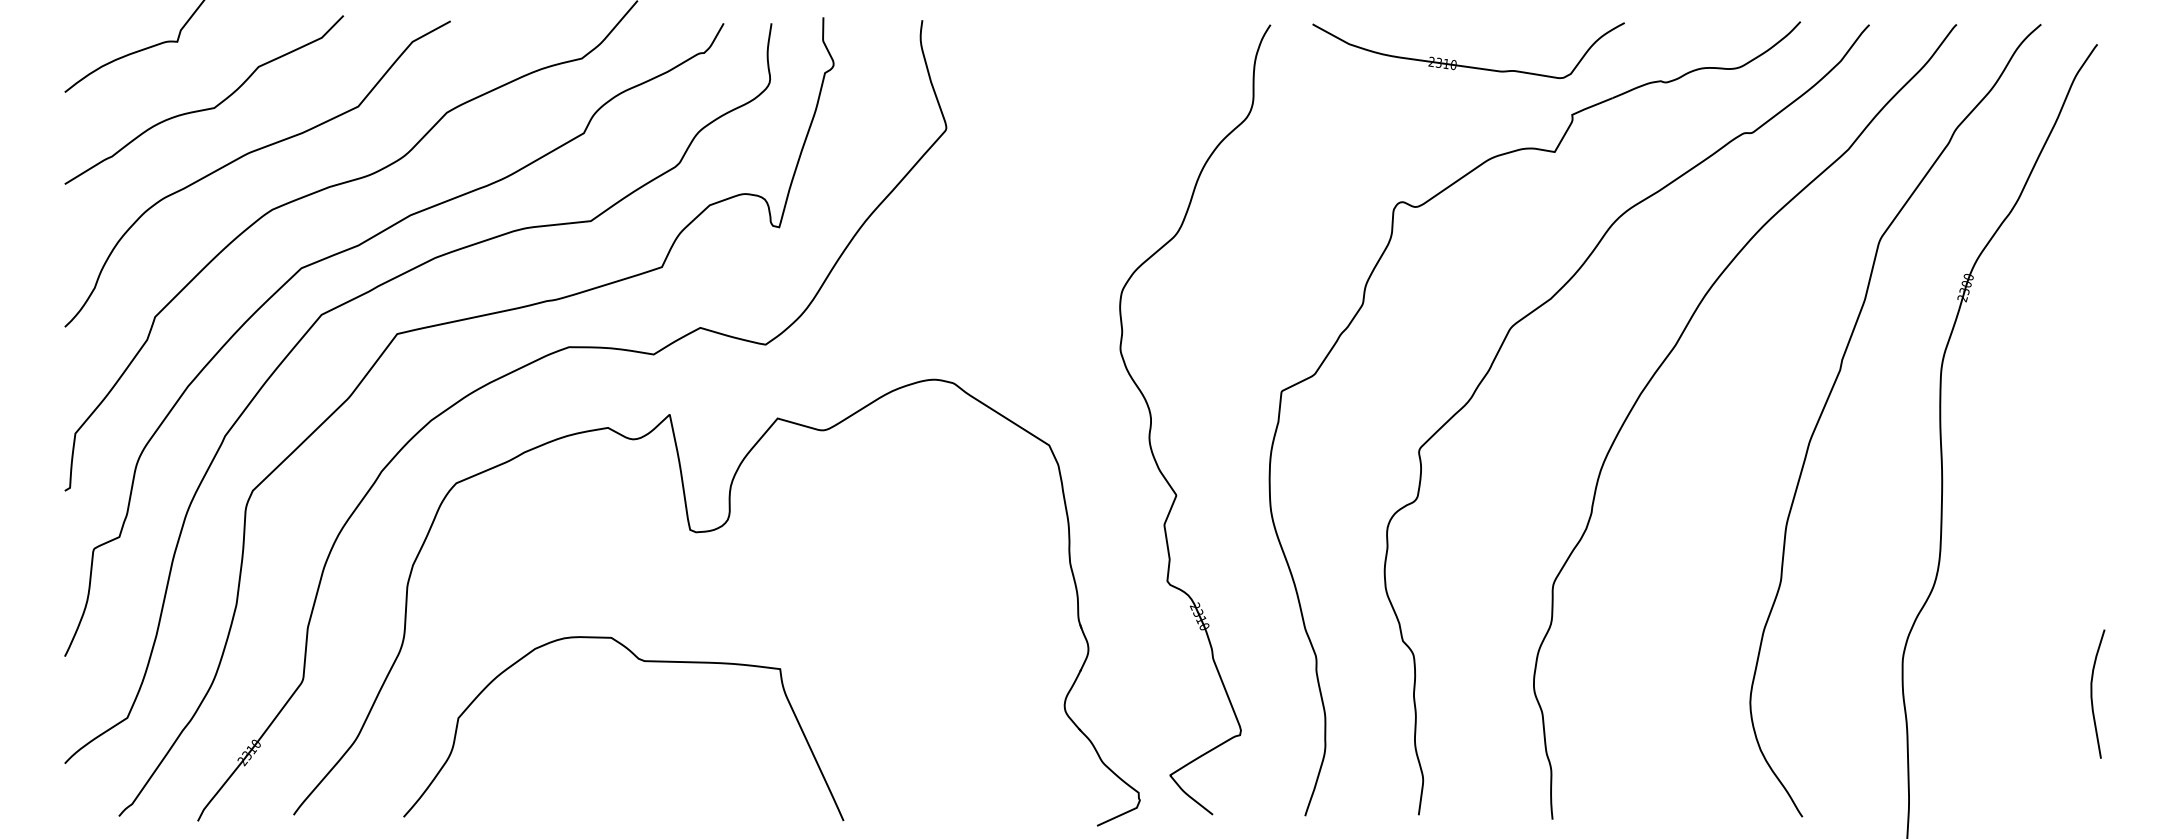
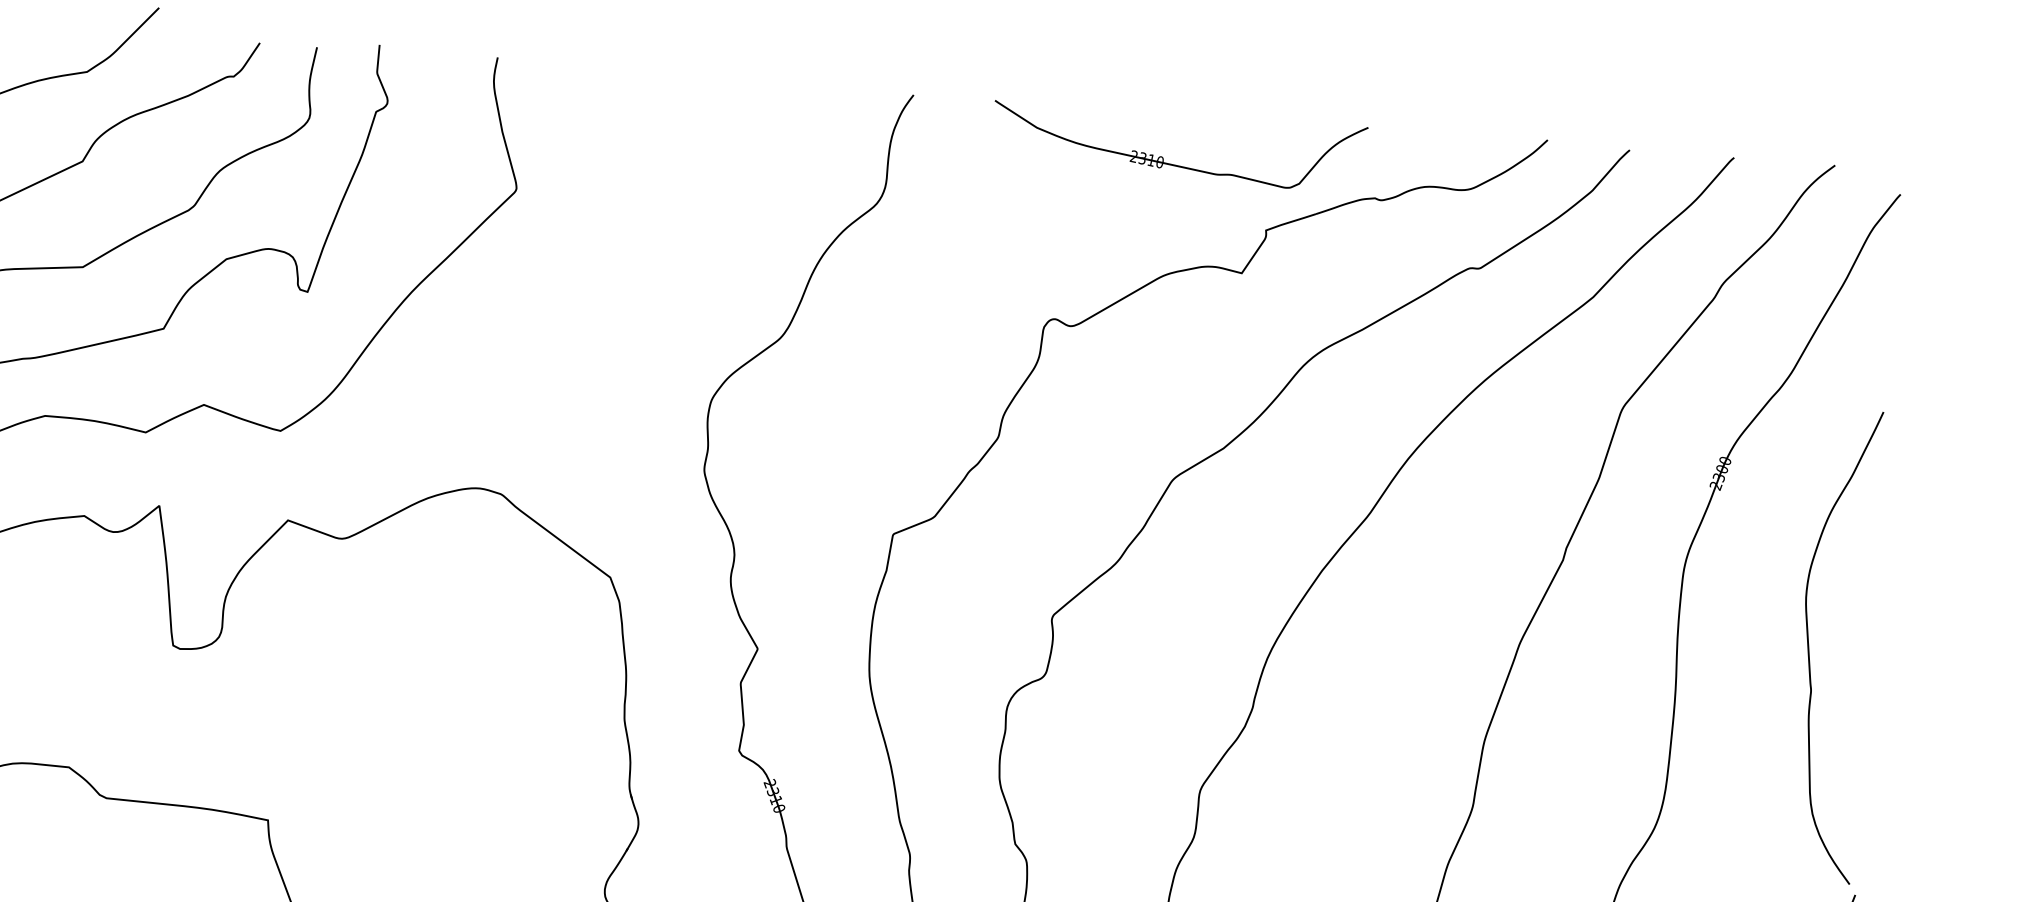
part: (1466, 65) -> (1175, 164), moved
curve: (2050, 423) -> (1809, 643), added

